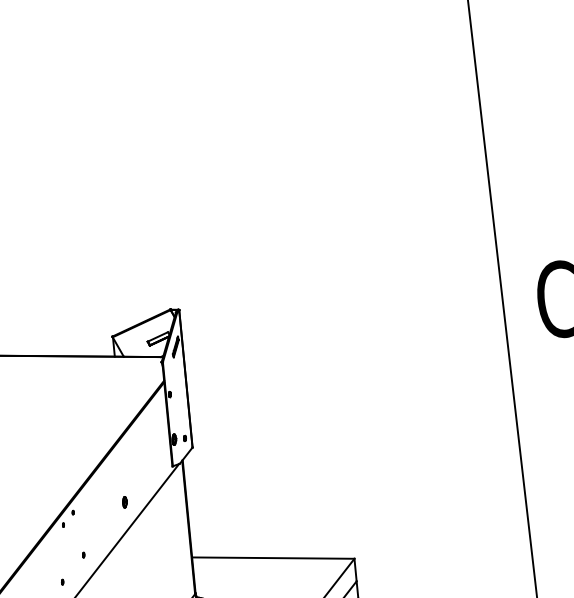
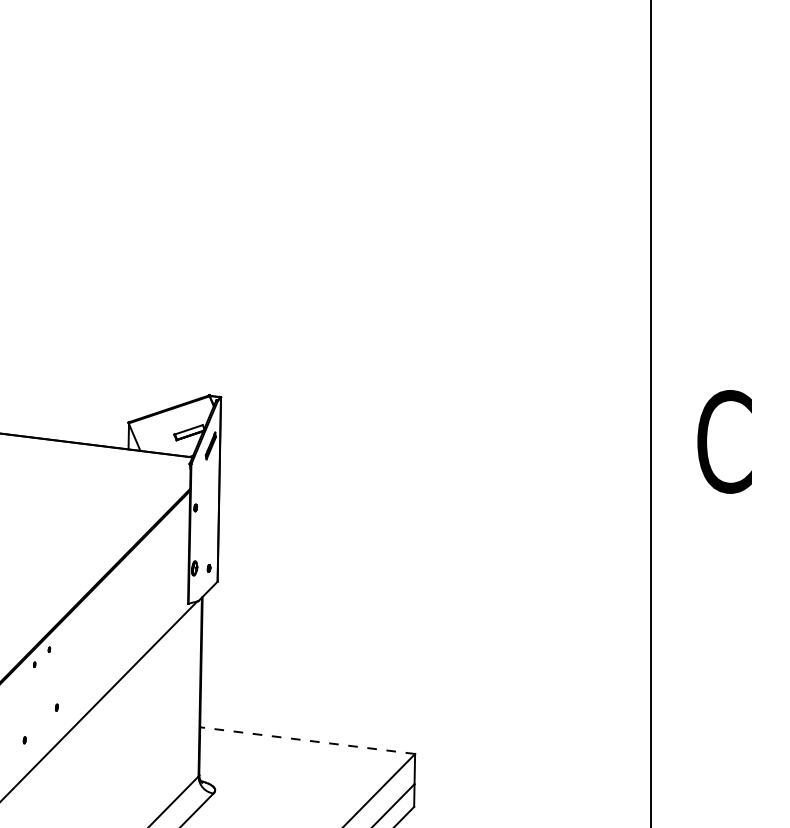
part: (124, 501) -> (119, 643), removed
line: (273, 558) -> (307, 740), solid -> dashed

